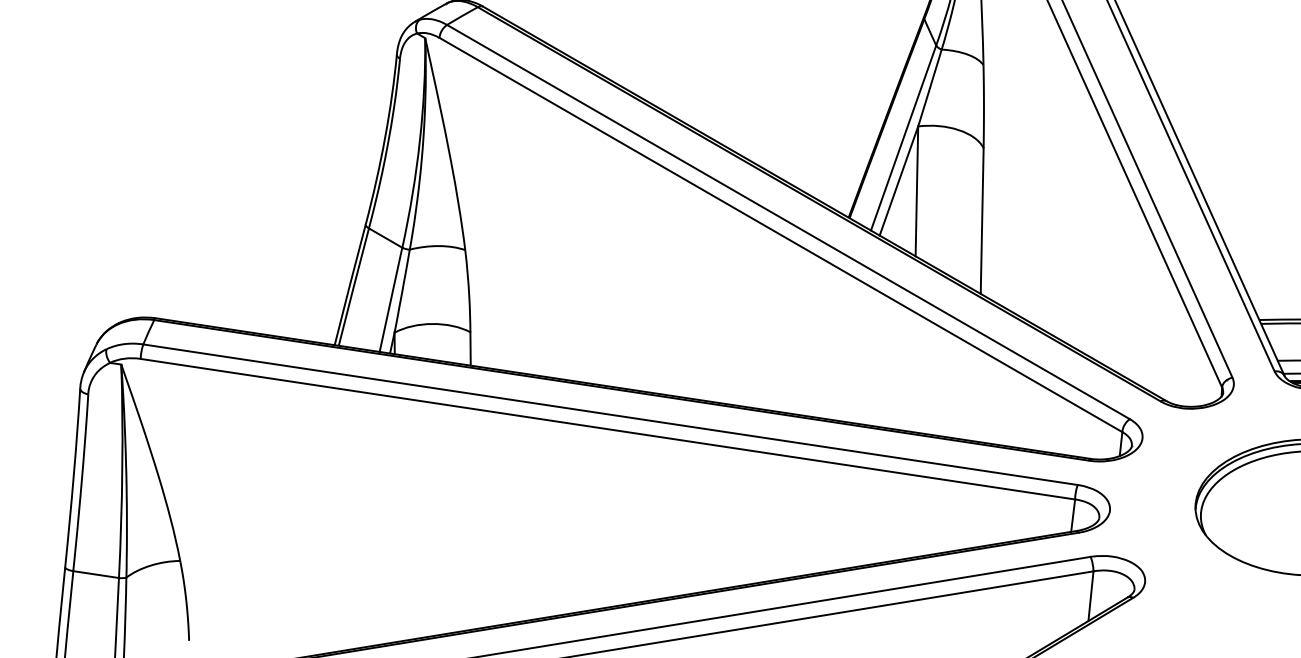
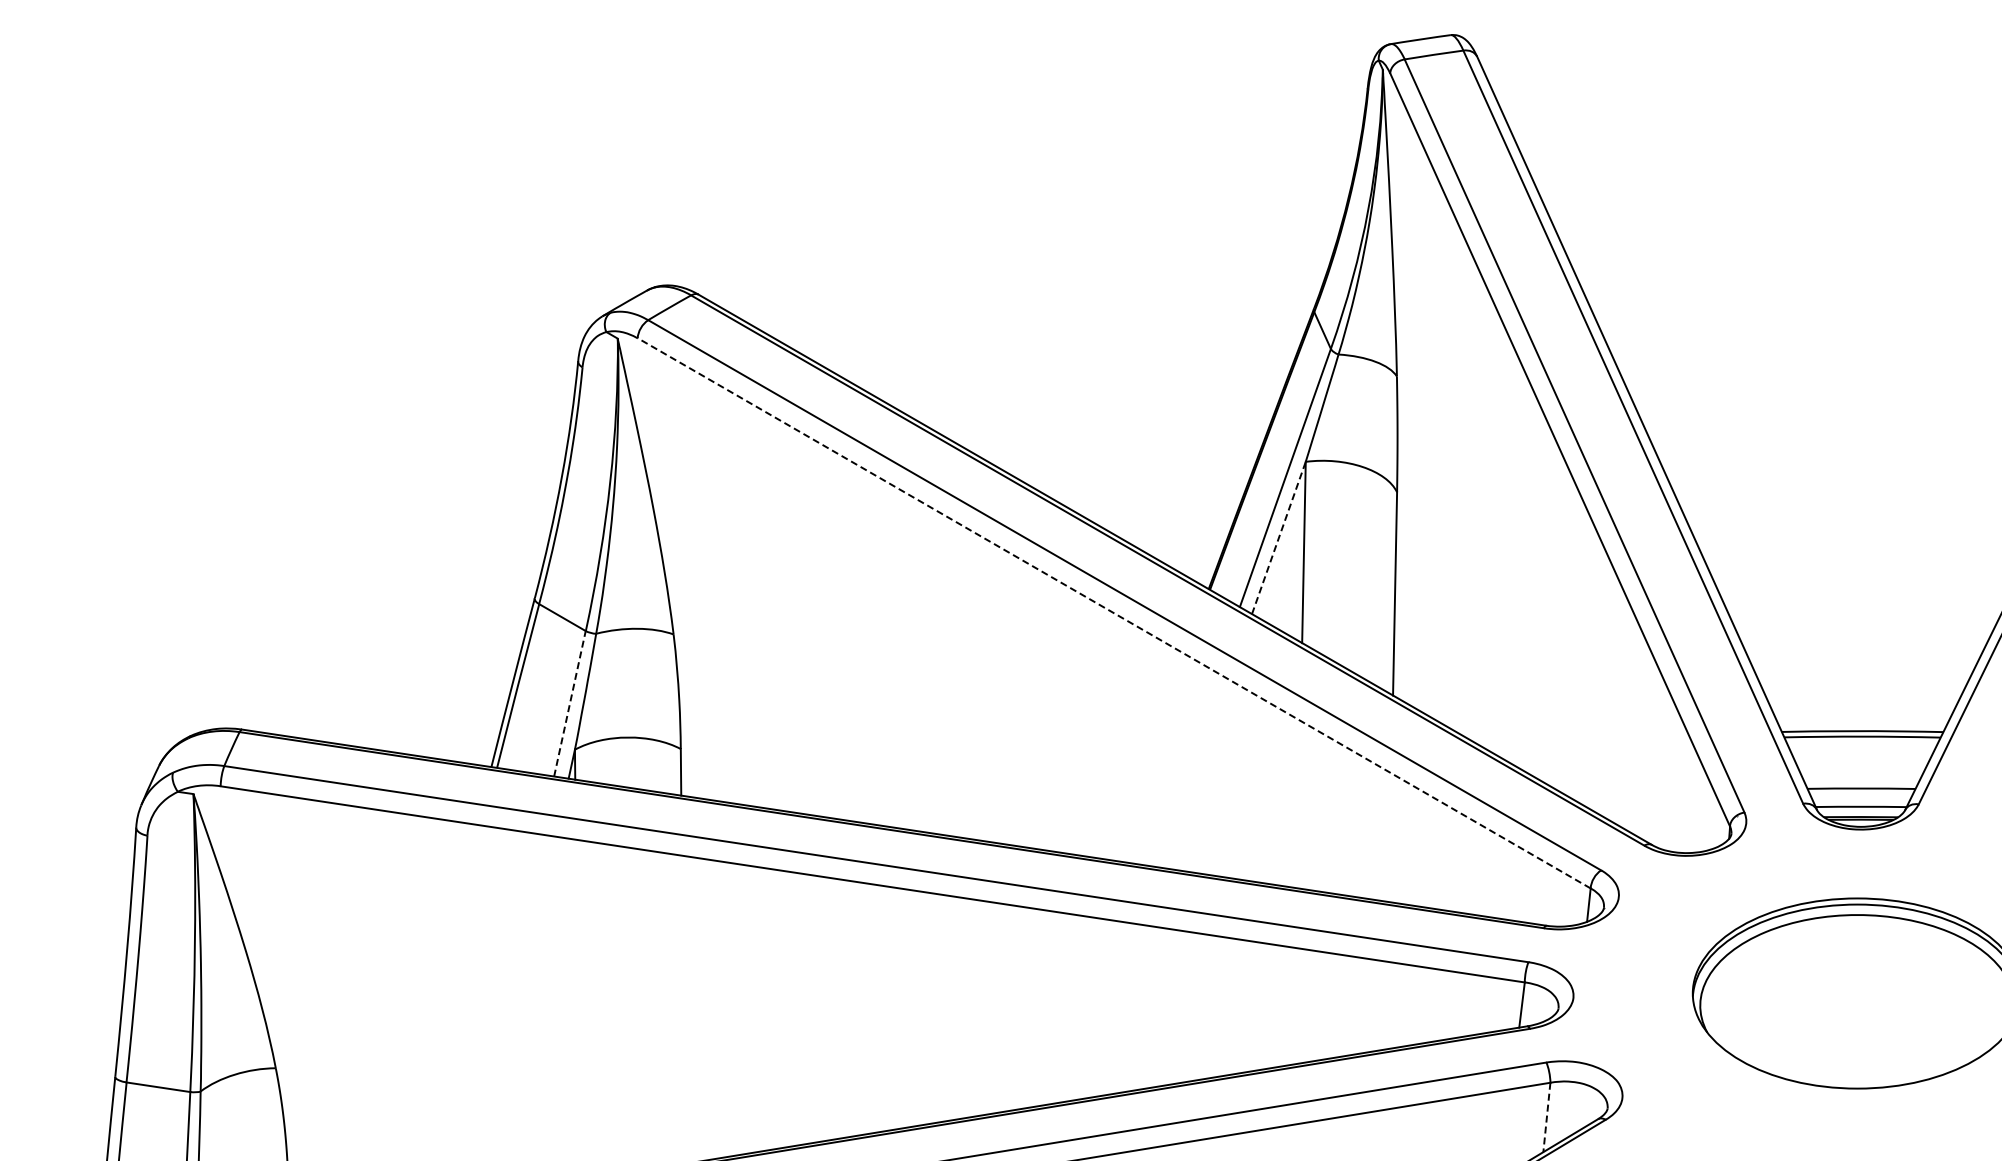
line: (898, 180) -> (1278, 537), solid -> dashed
line: (780, 235) -> (1113, 613), solid -> dashed
line: (391, 299) -> (570, 703), solid -> dashed
line: (1090, 596) -> (1546, 1117), solid -> dashed

